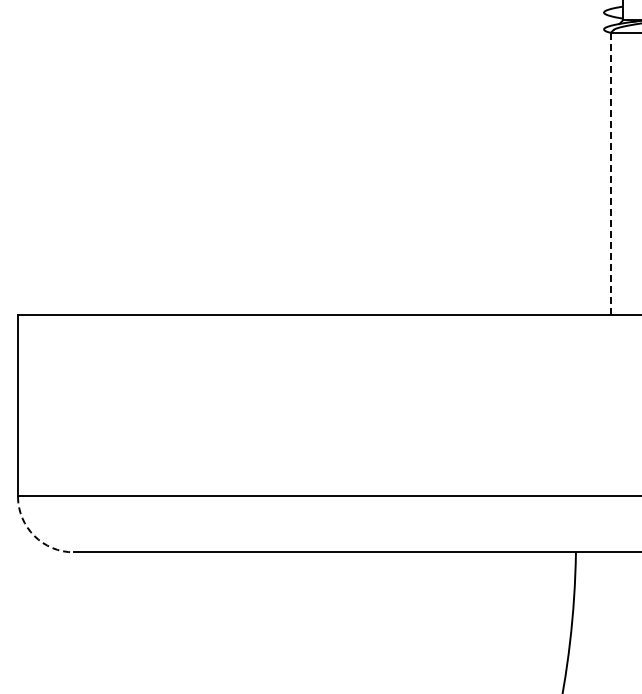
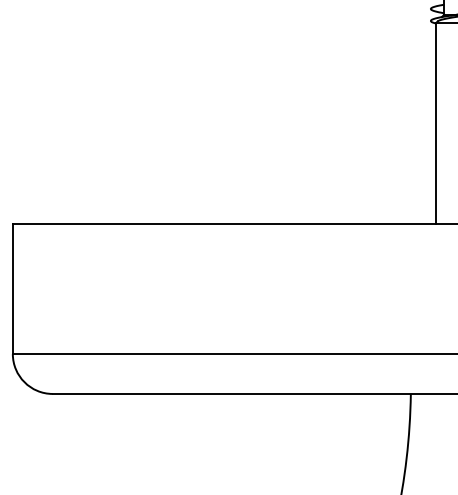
line: (611, 173) -> (436, 123), dashed -> solid
arc: (34, 535) -> (24, 381), dashed -> solid

